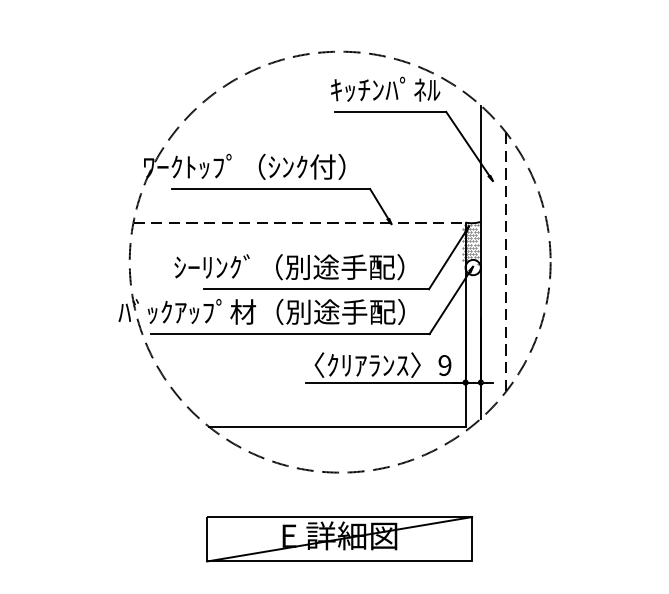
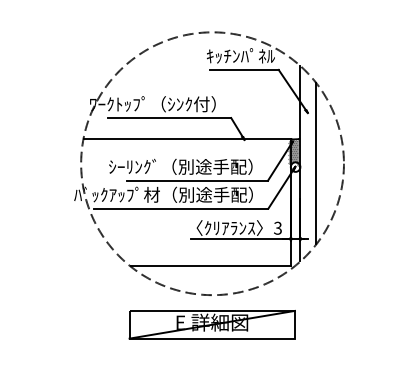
line: (300, 223) -> (187, 139), dashed -> solid
line: (506, 261) -> (316, 163), dashed -> solid
text: (444, 365) -> (277, 228), 9 -> 3
part: (338, 538) -> (211, 324), moved

